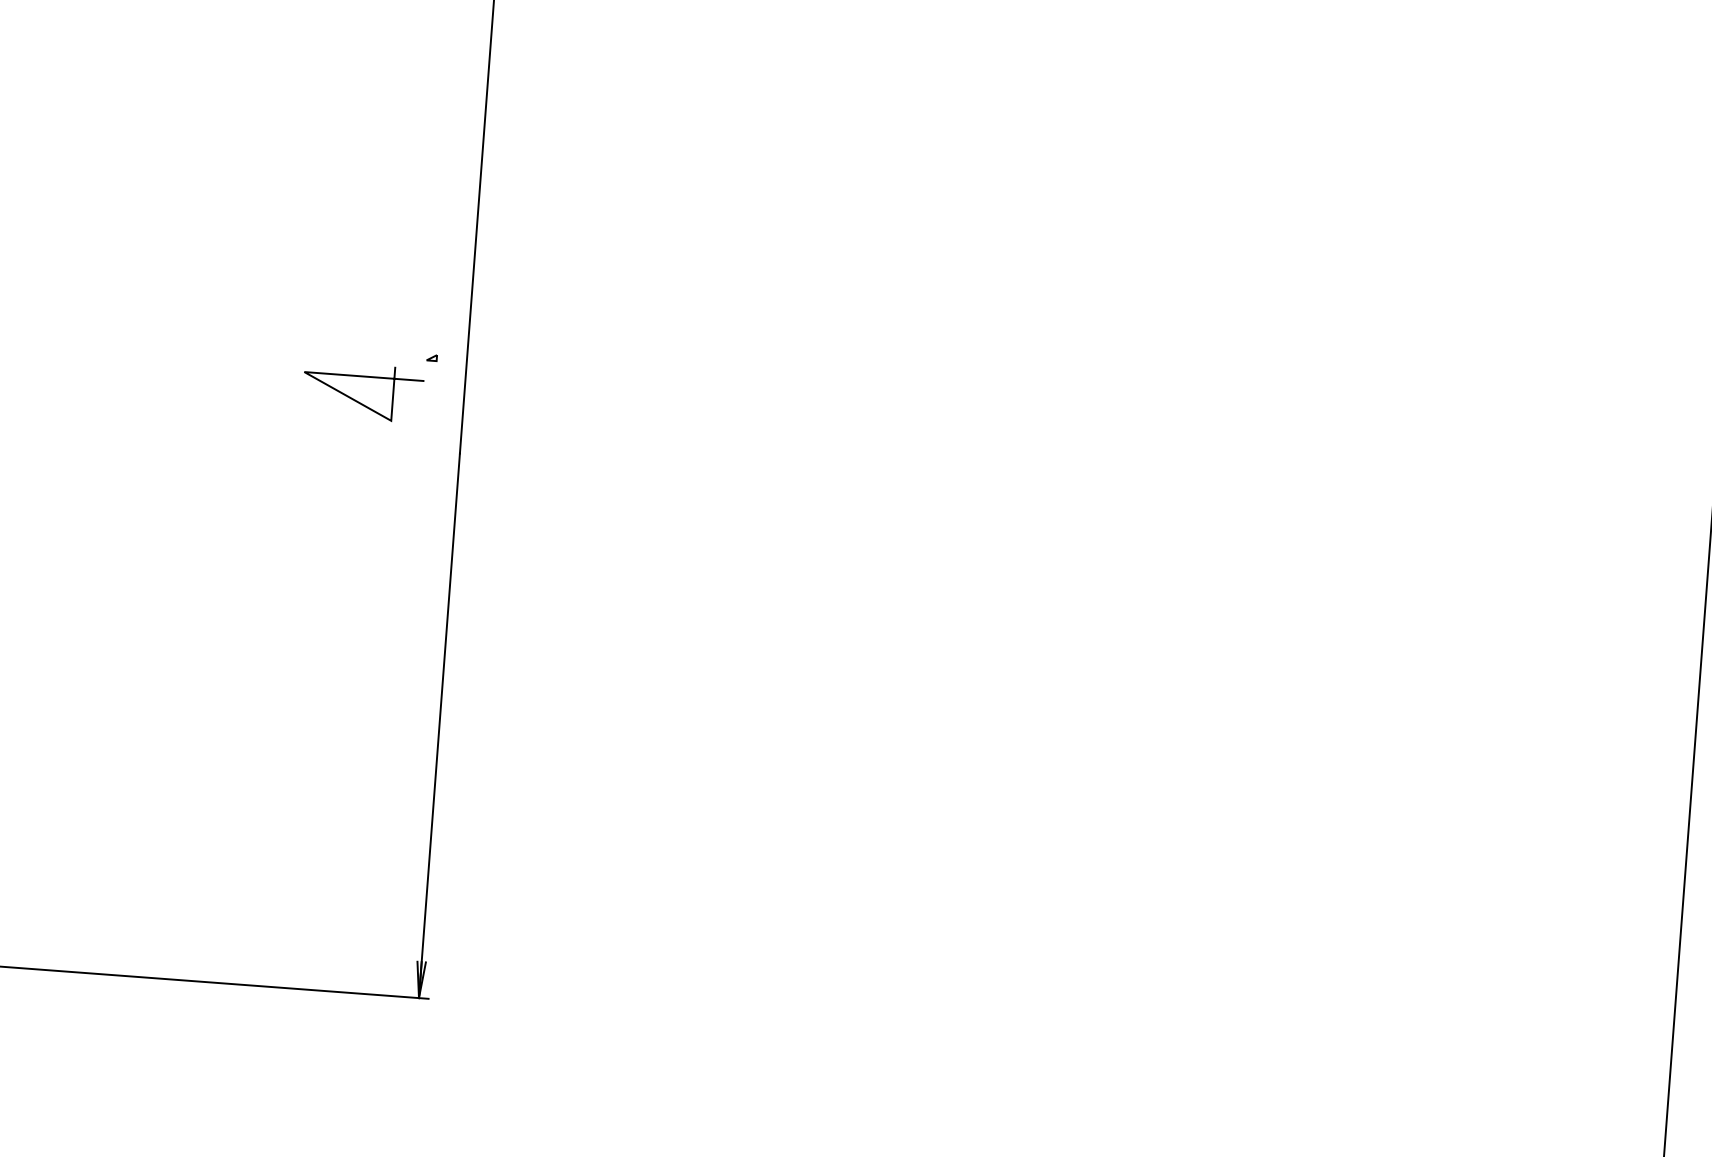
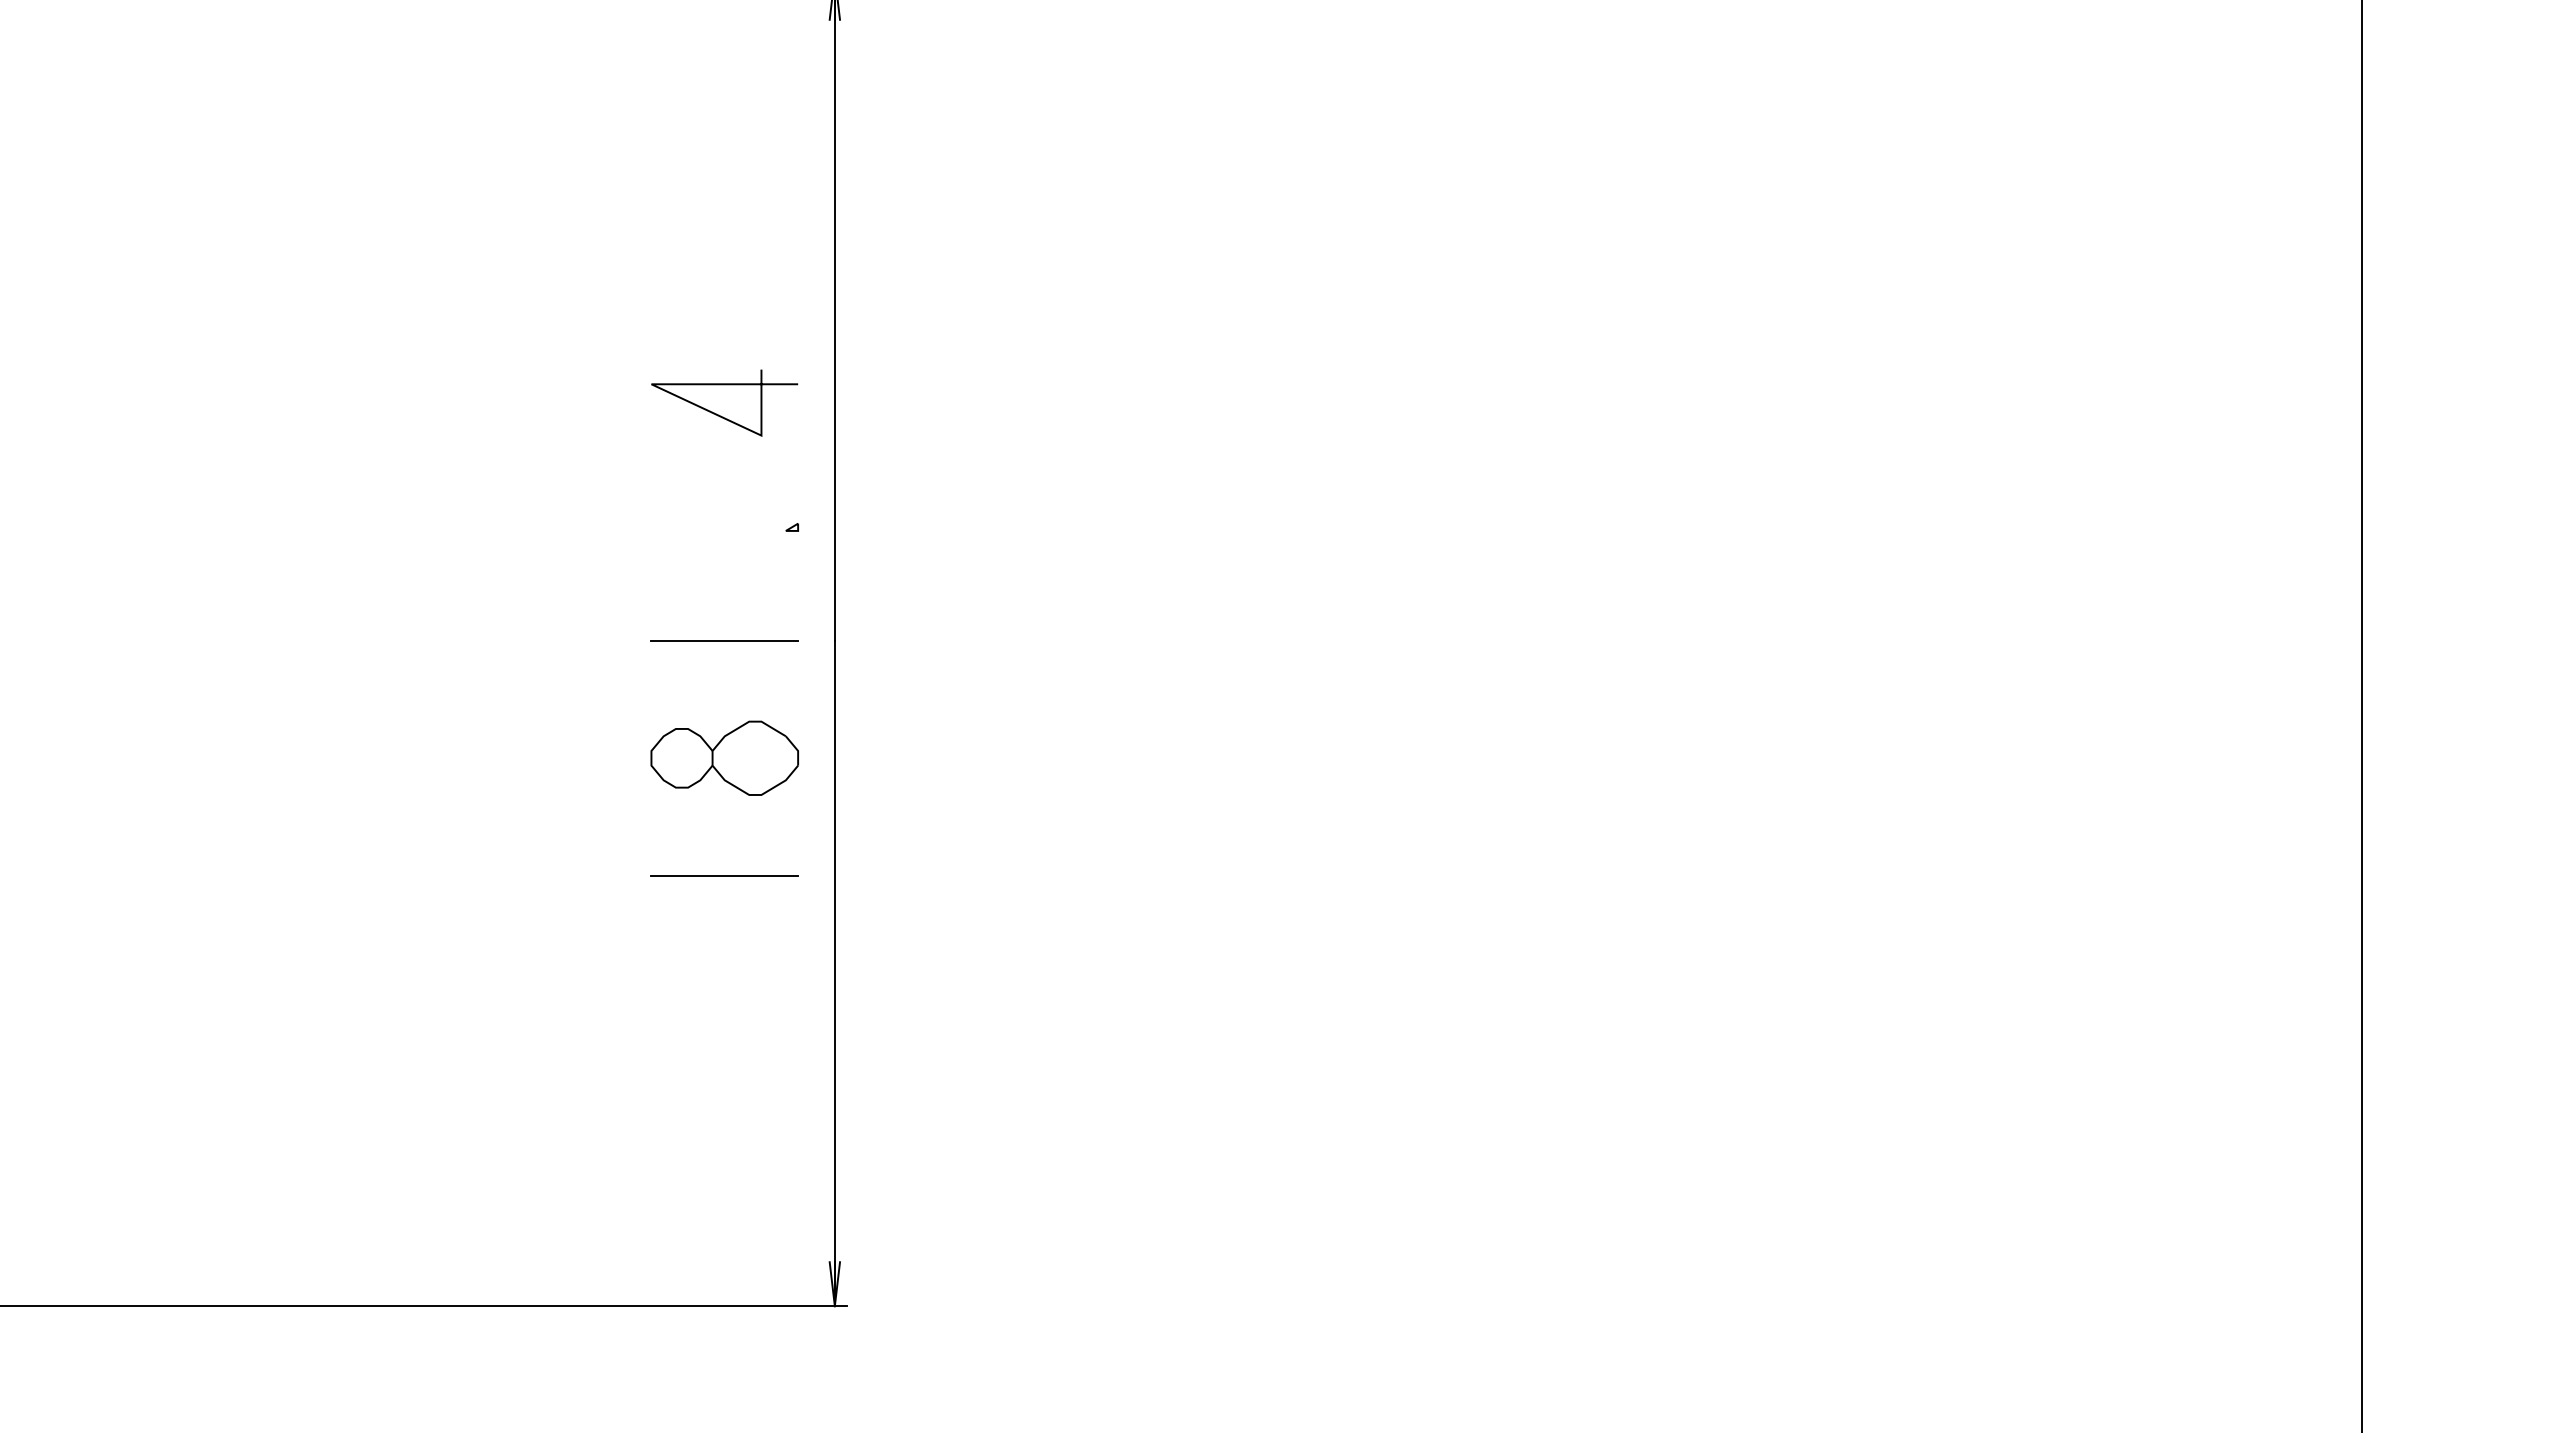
line: (357, 400) -> (718, 414), moved
line: (369, 446) -> (724, 640), added
part: (362, 542) -> (724, 757), added
line: (355, 638) -> (724, 875), added

